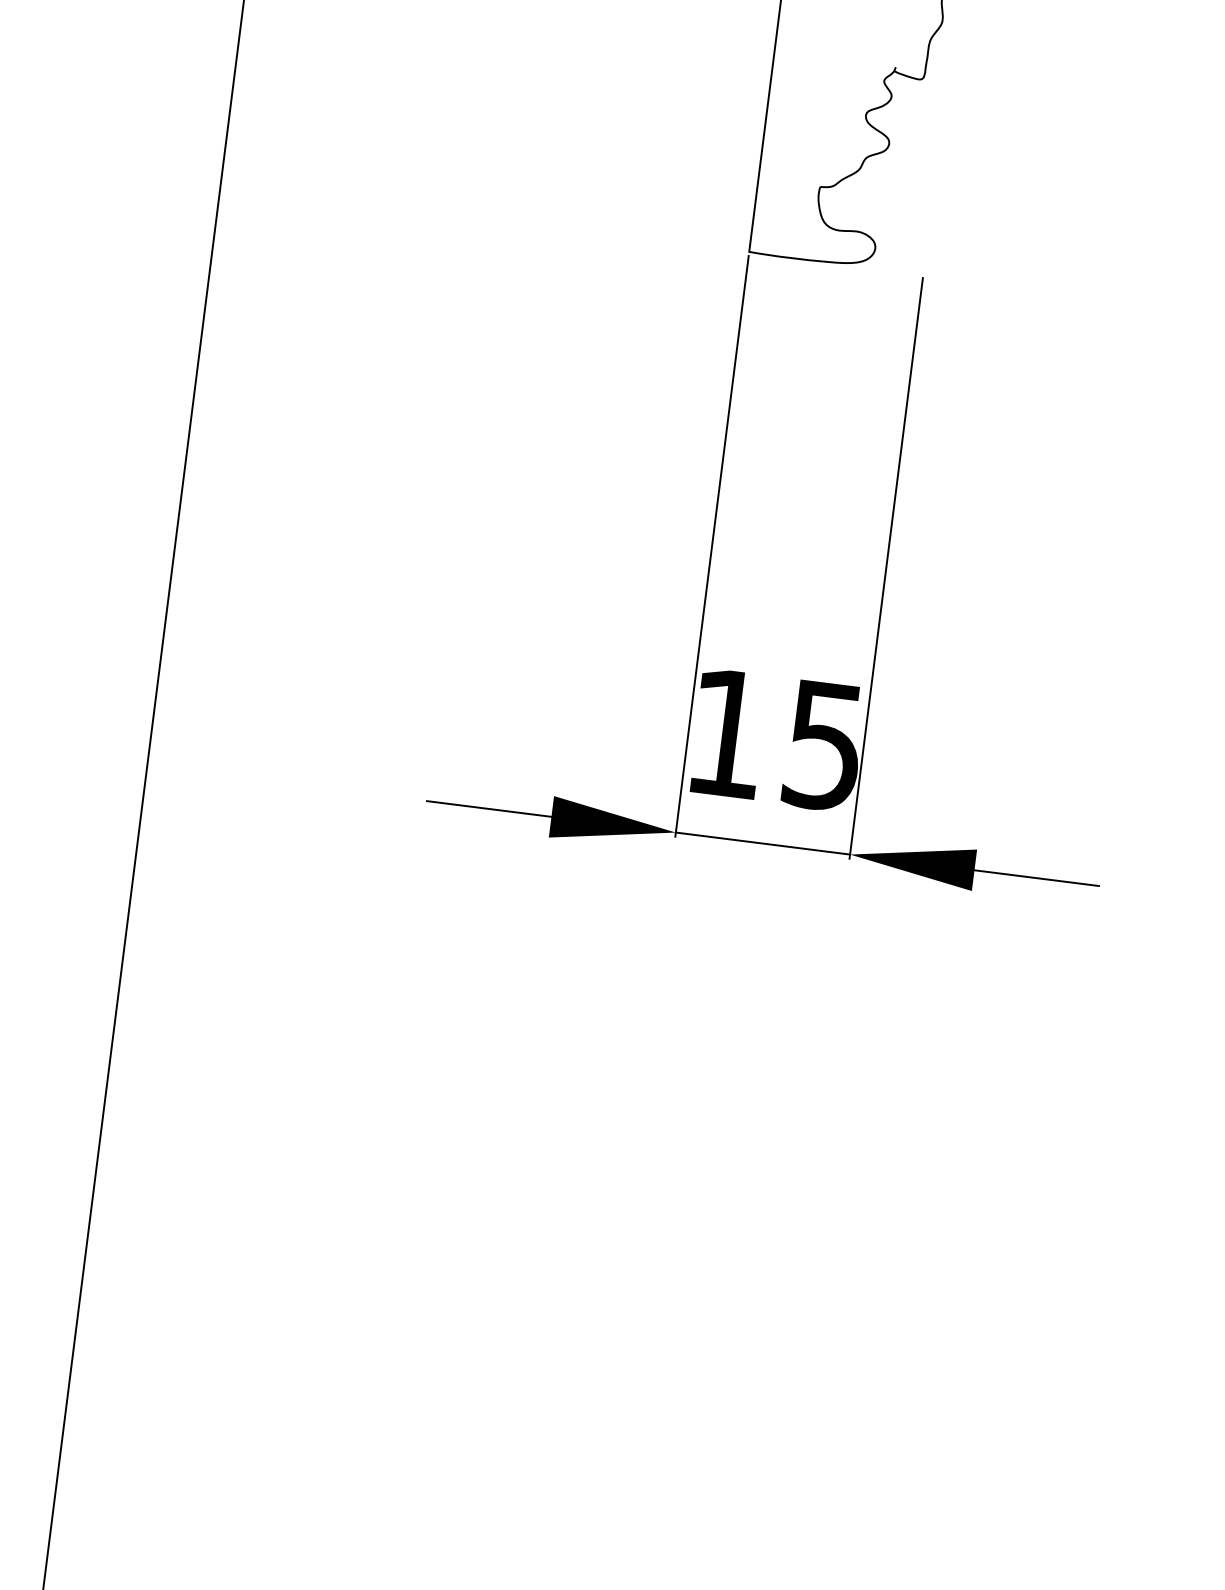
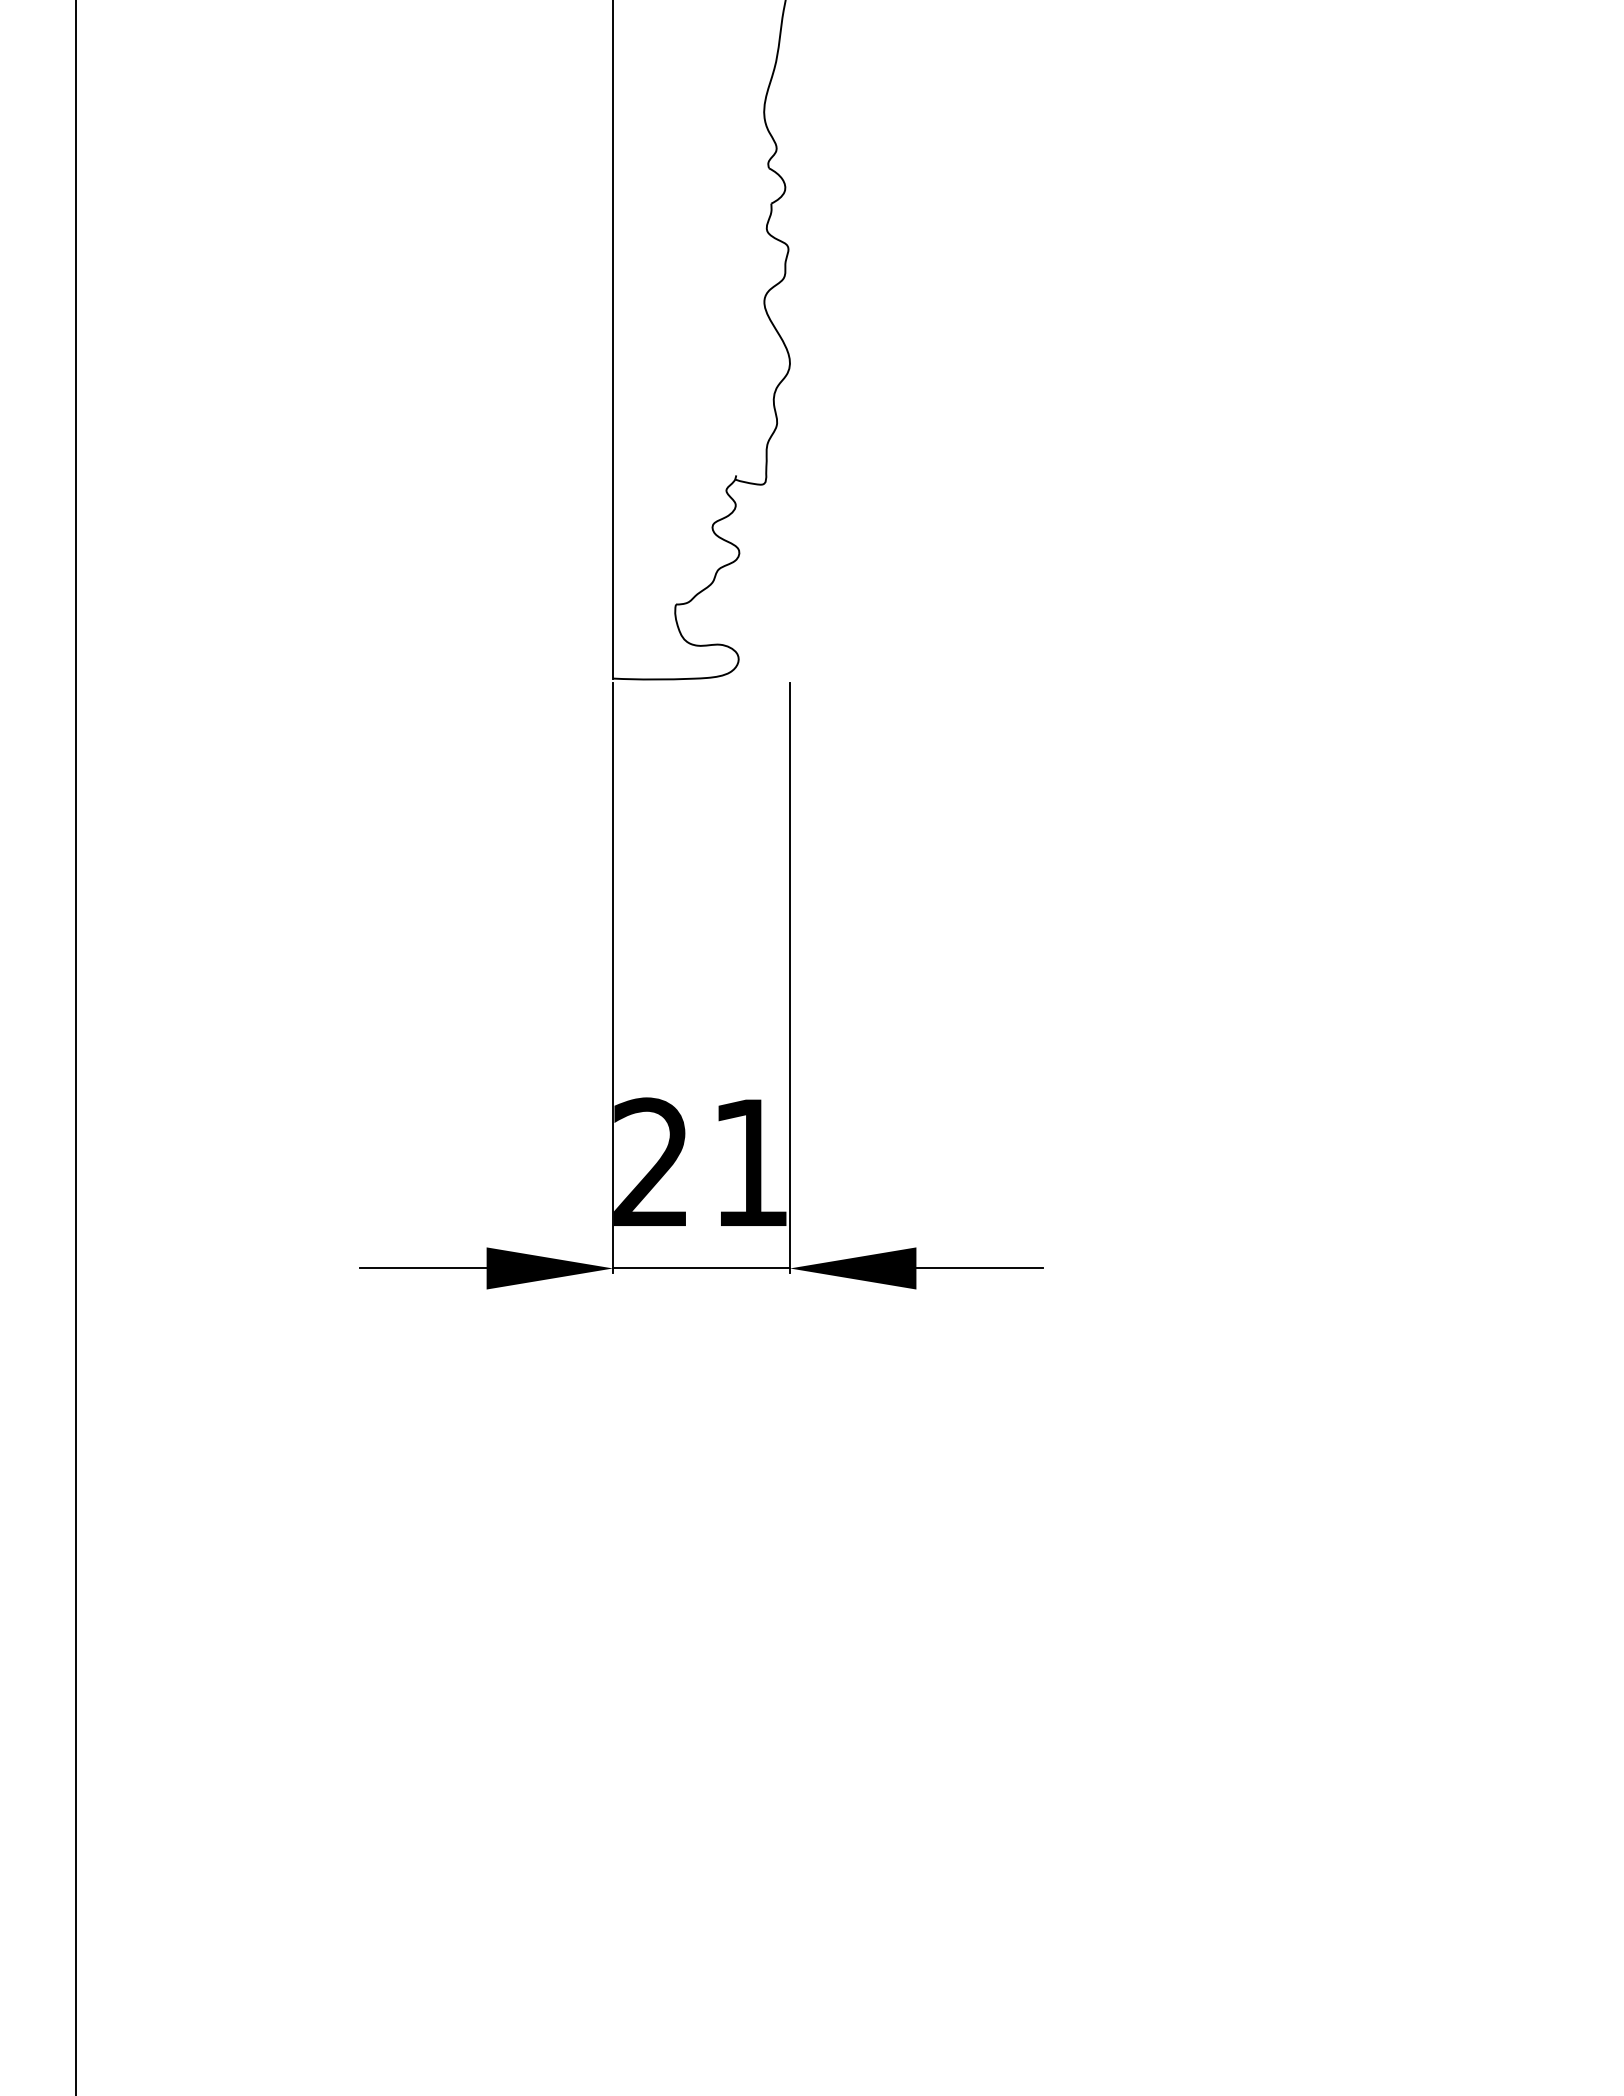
text: (775, 739) -> (700, 1162), 15 -> 21

